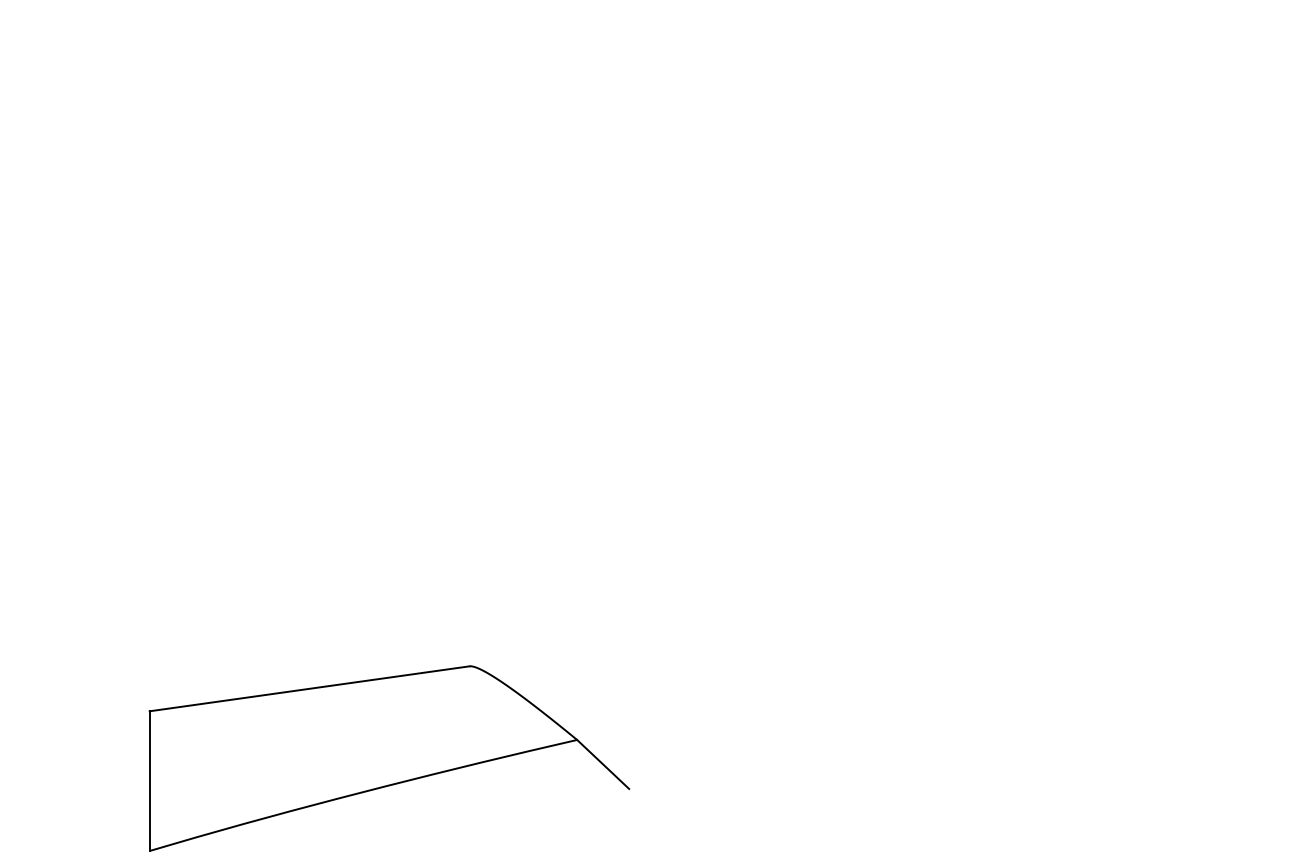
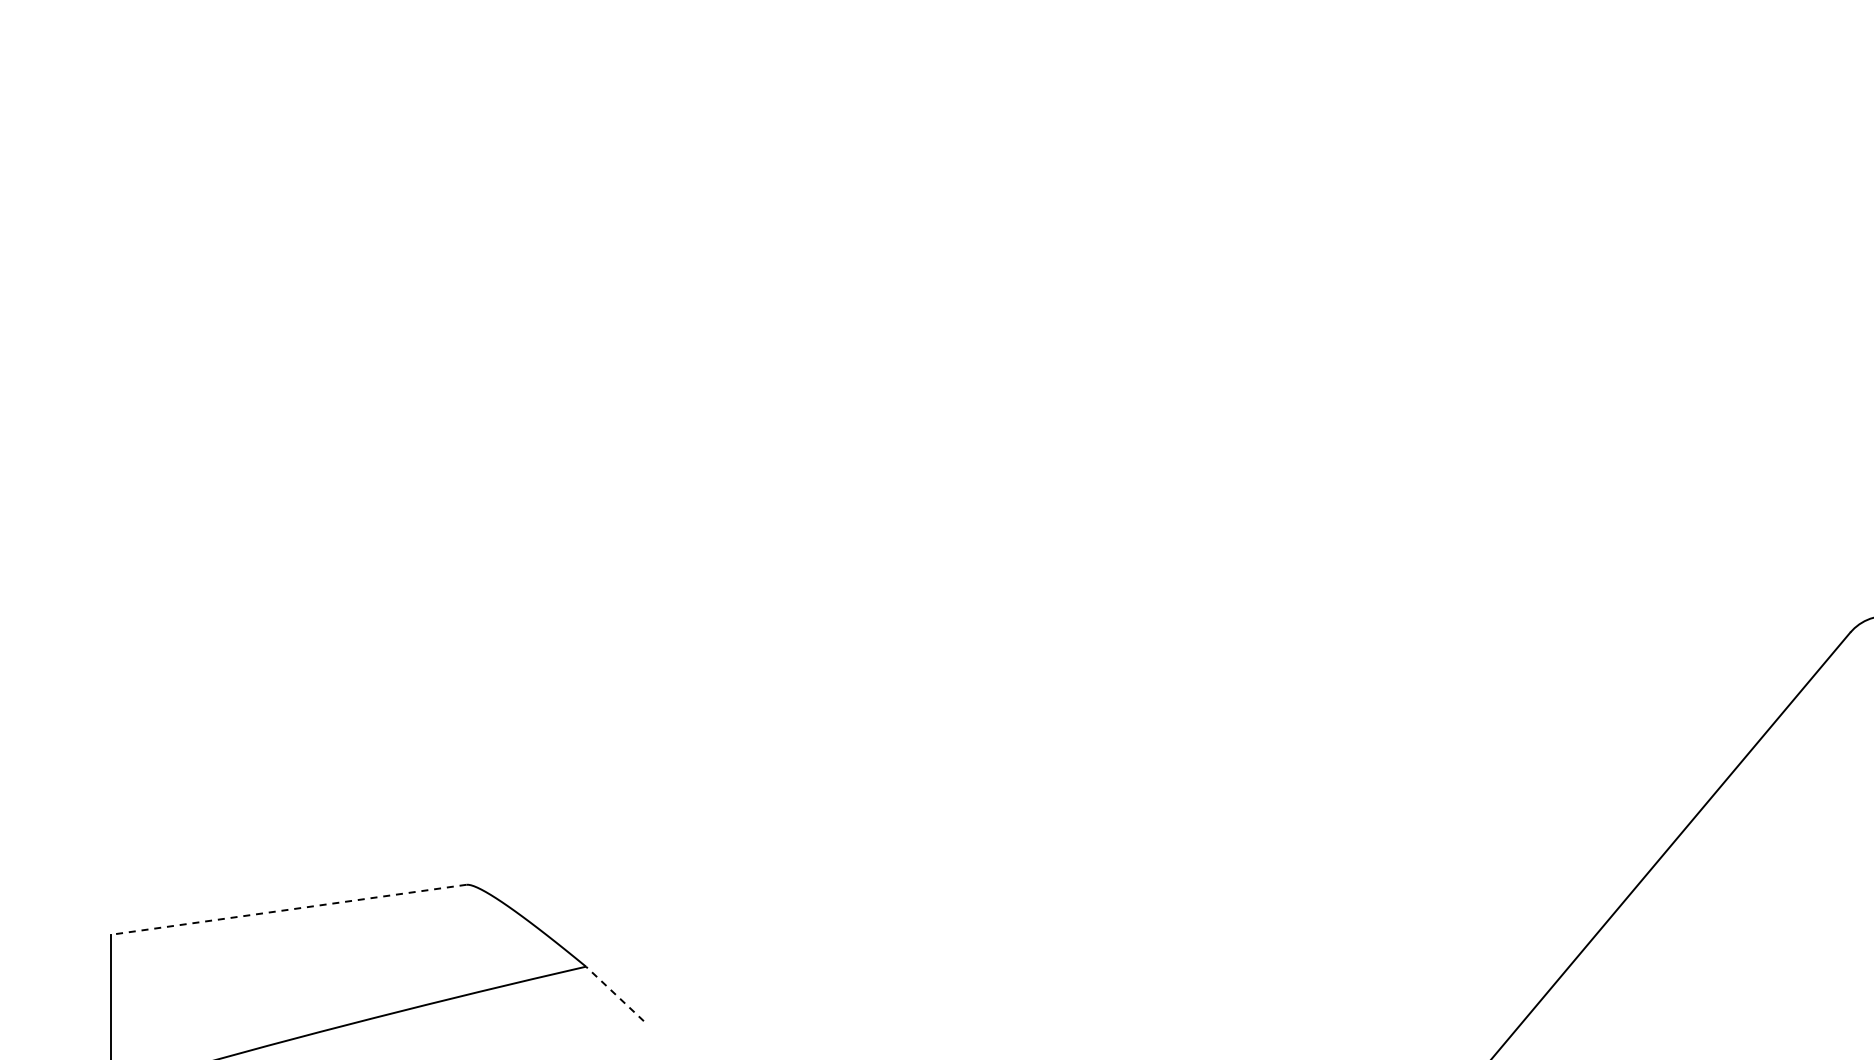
line: (309, 688) -> (288, 909), solid -> dashed
line: (602, 764) -> (614, 993), solid -> dashed

